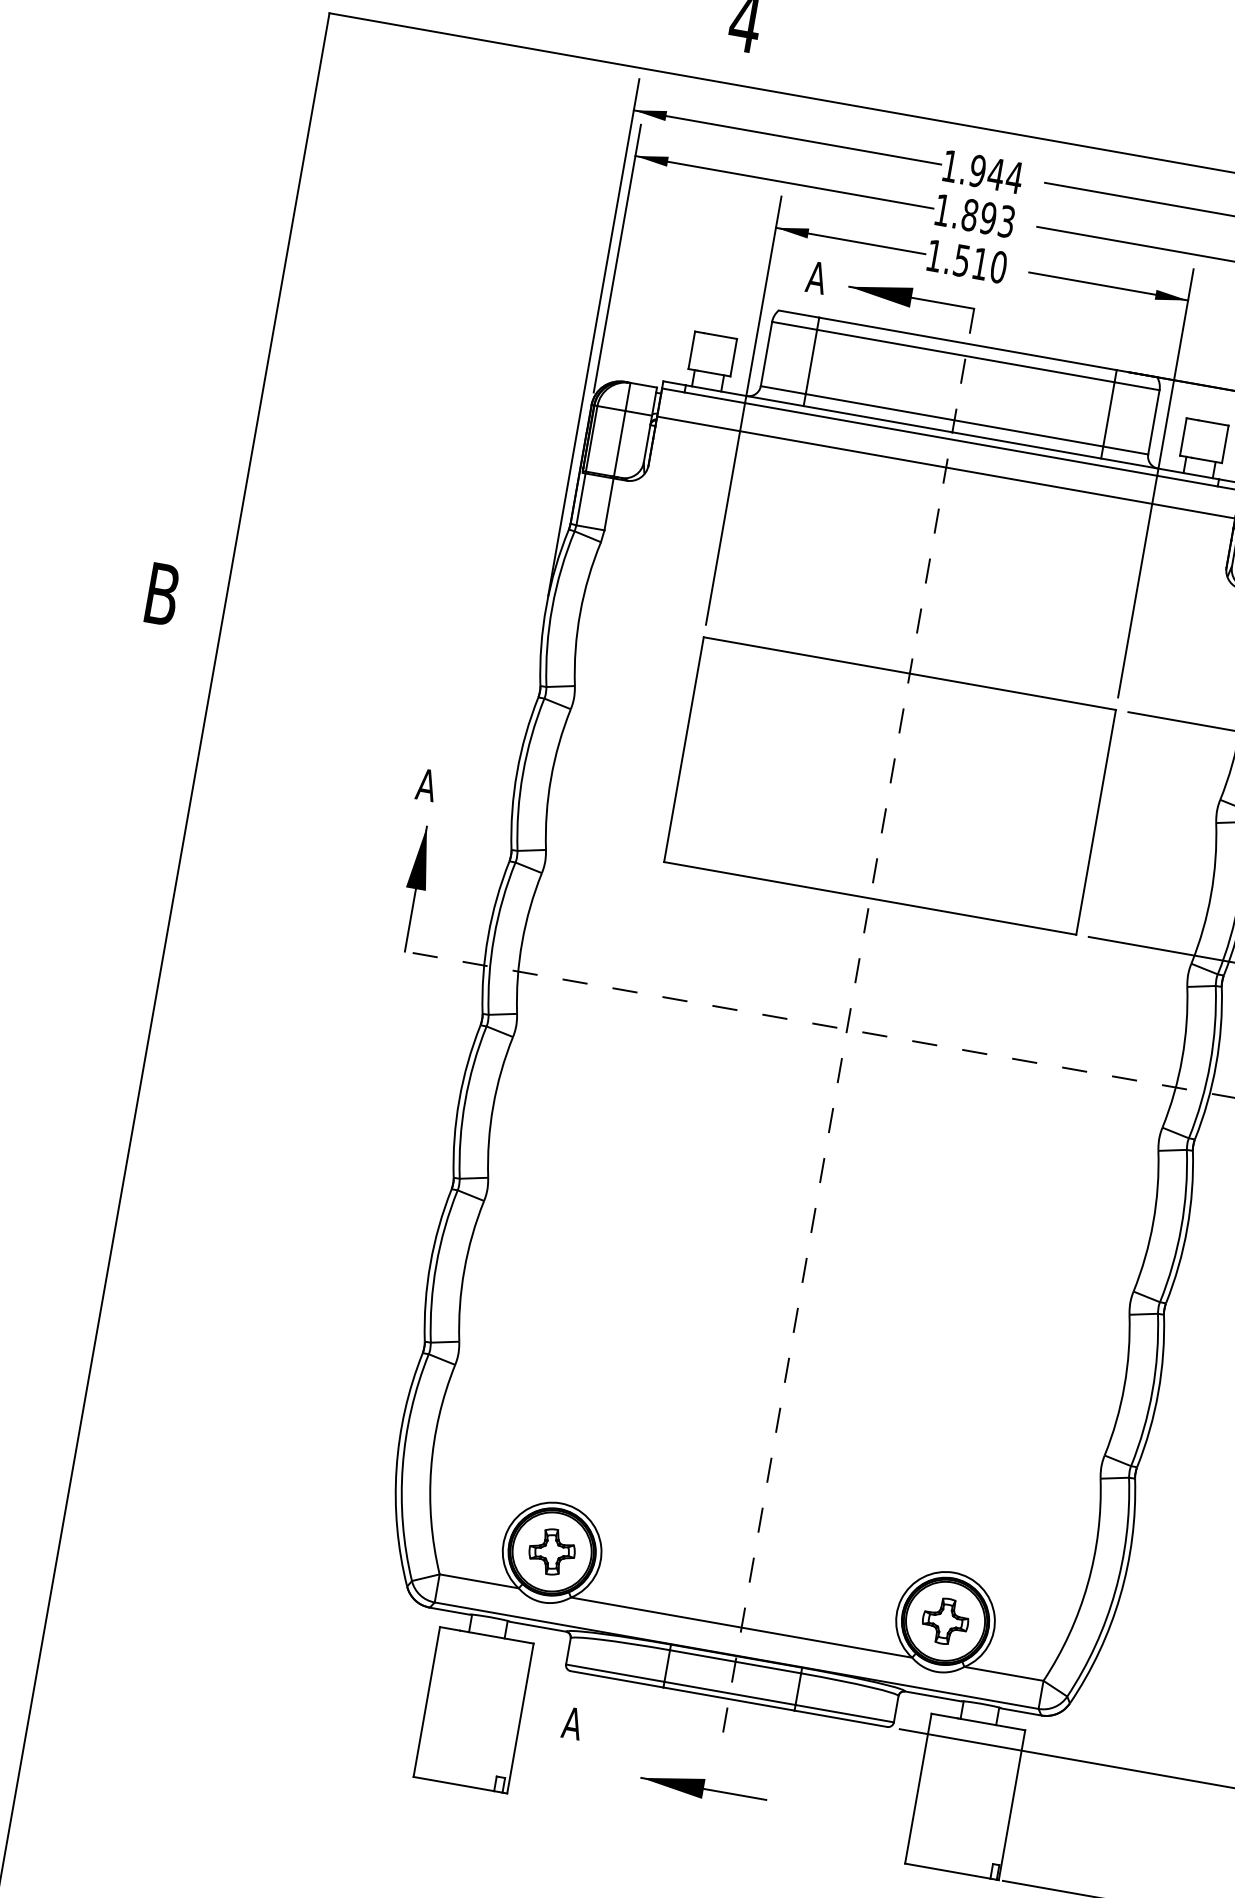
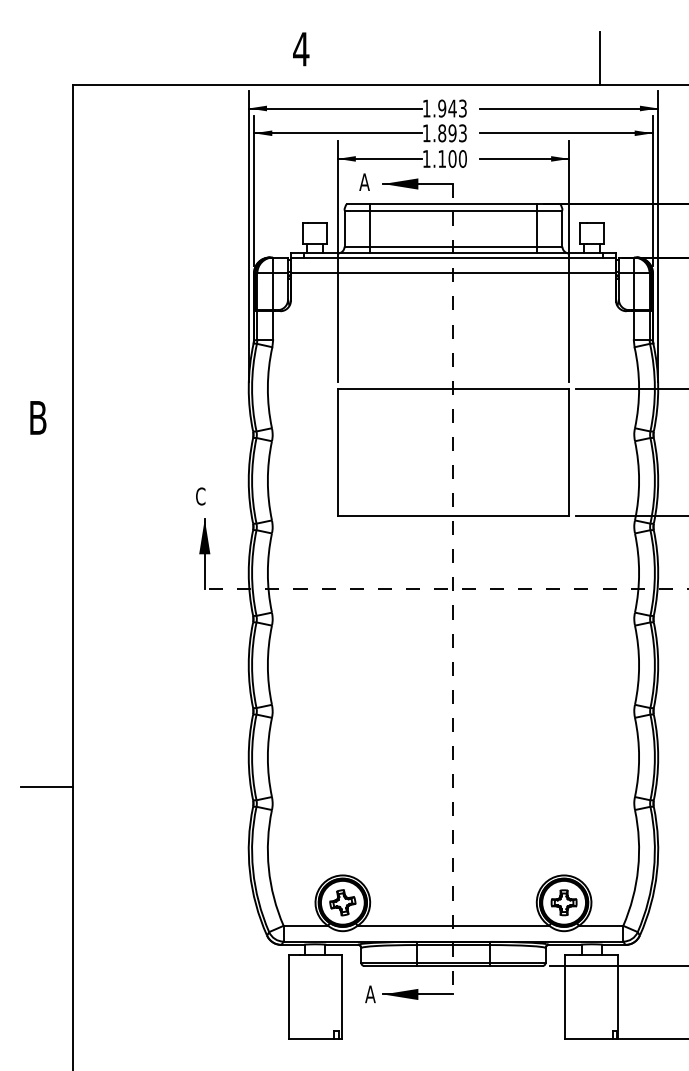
text: (1013, 177) -> (462, 108), 1.944 -> 1.943
text: (971, 263) -> (447, 159), 1.510 -> 1.100
text: (426, 785) -> (200, 496), A -> C
line: (61, 1254) -> (46, 787), added
part: (702, 1788) -> (417, 994), moved

